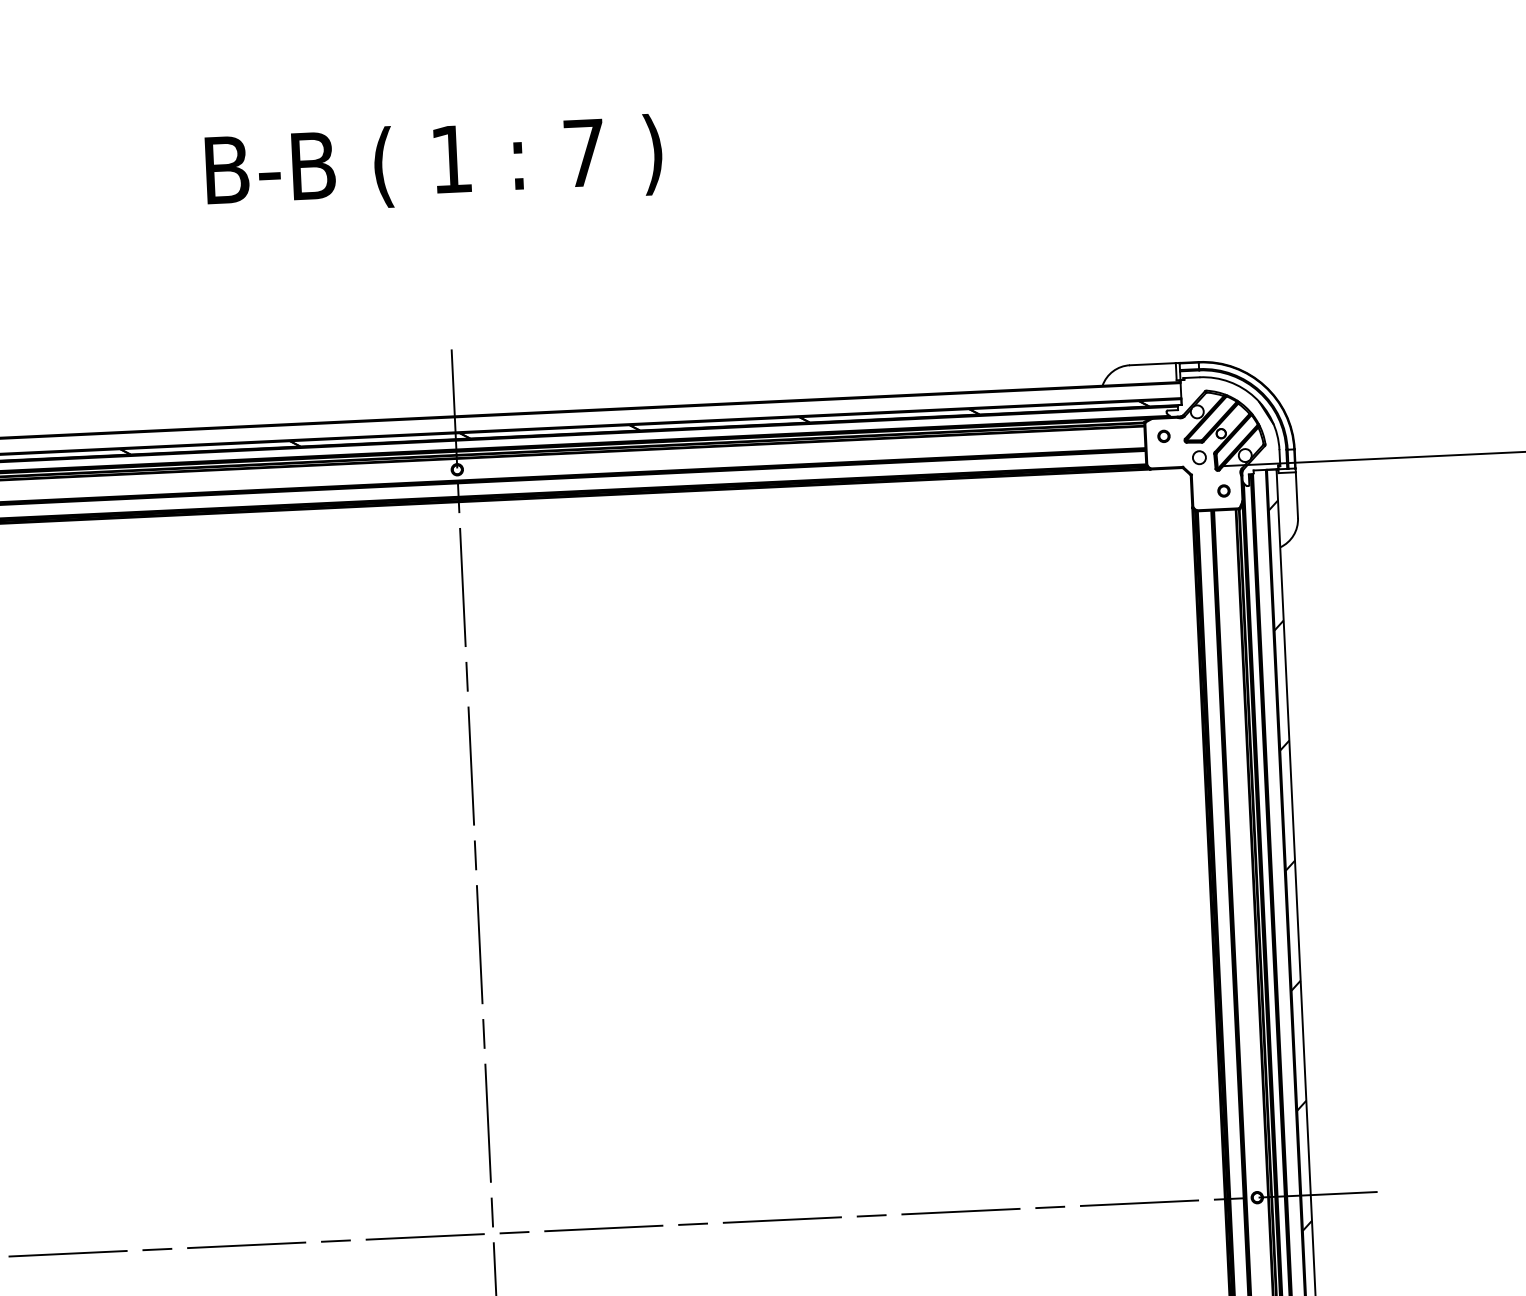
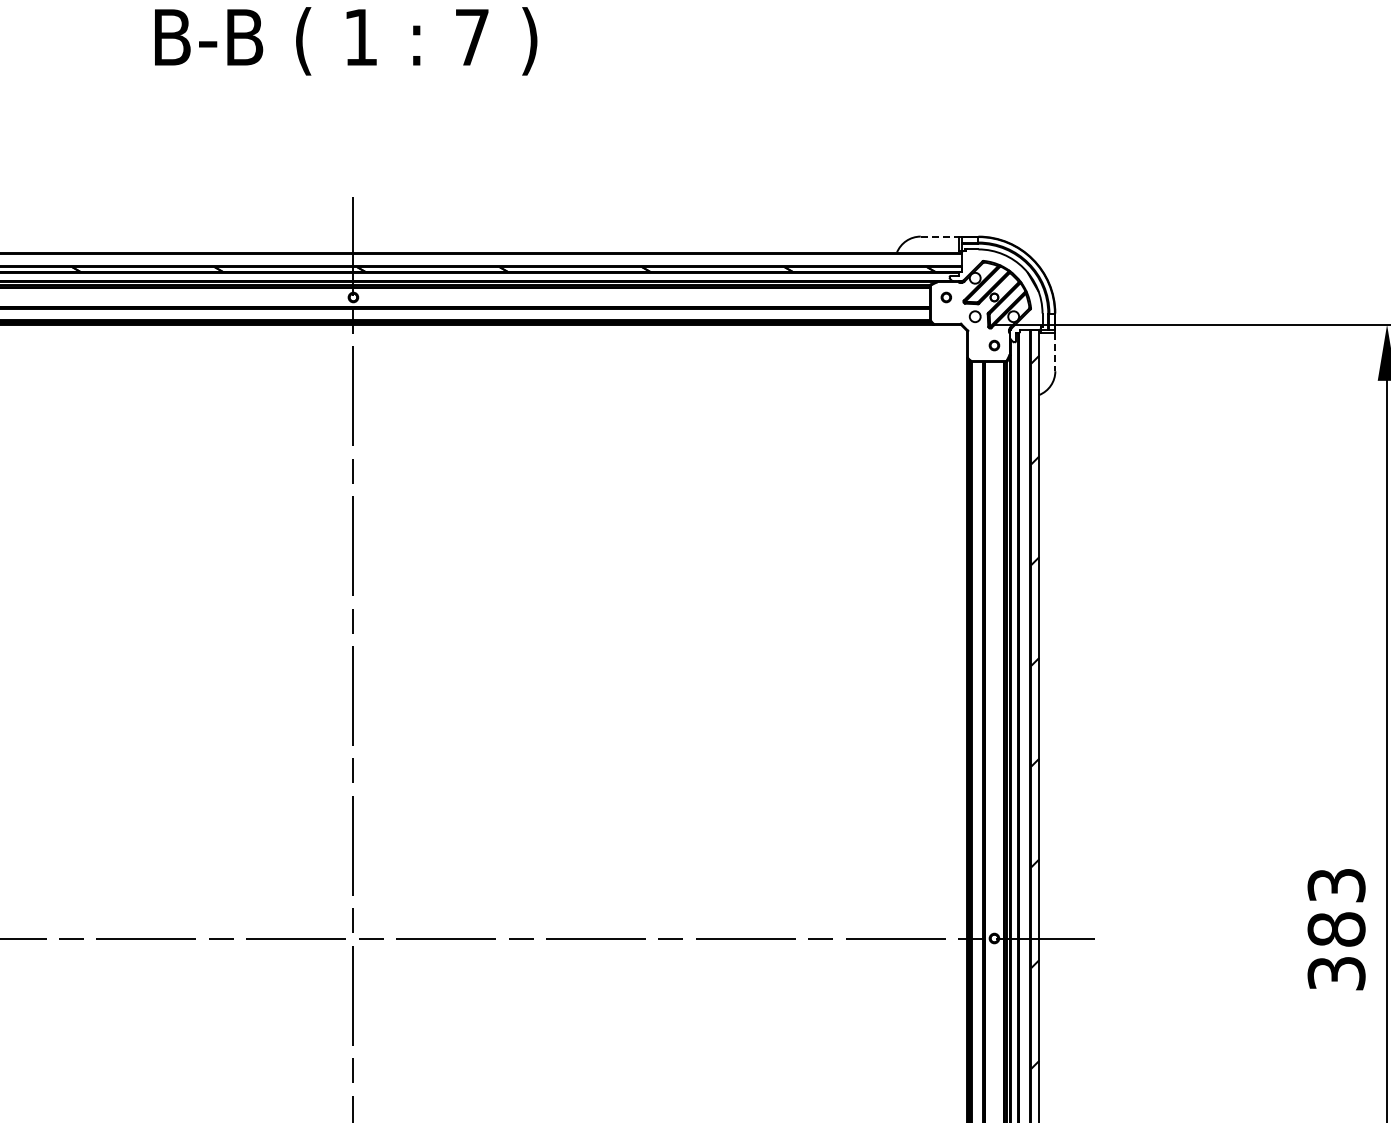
line: (1153, 364) -> (940, 236), solid -> dashed
line: (1297, 495) -> (1055, 352), solid -> dashed

